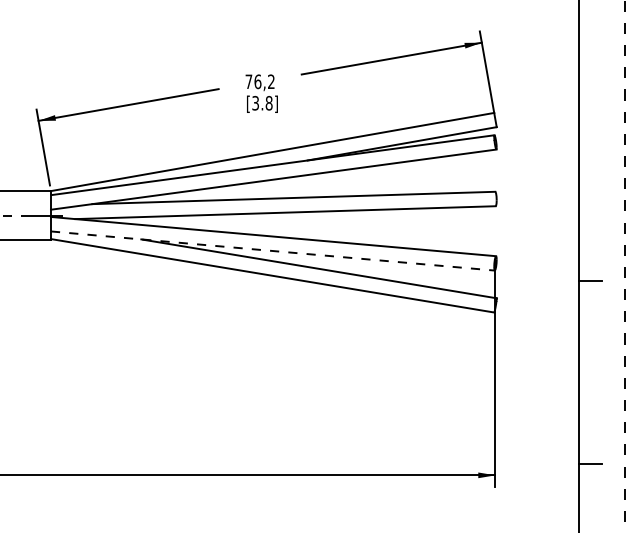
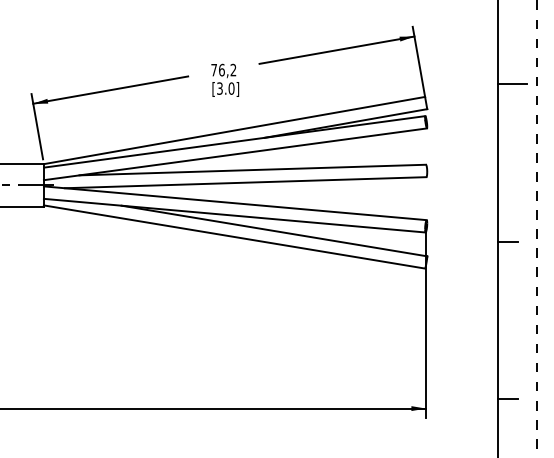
line: (595, 97) -> (512, 83), added
text: (268, 103) -> (230, 88), [3.8] -> [3.0]
line: (272, 251) -> (234, 216), dashed -> solid

